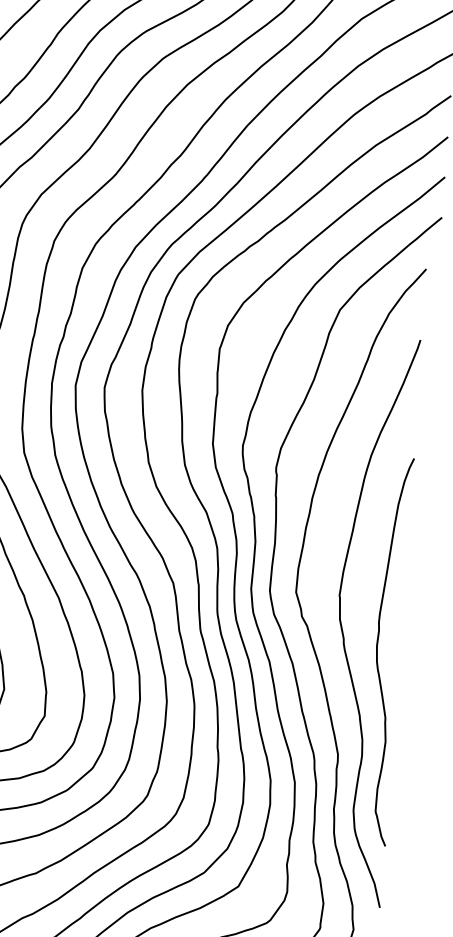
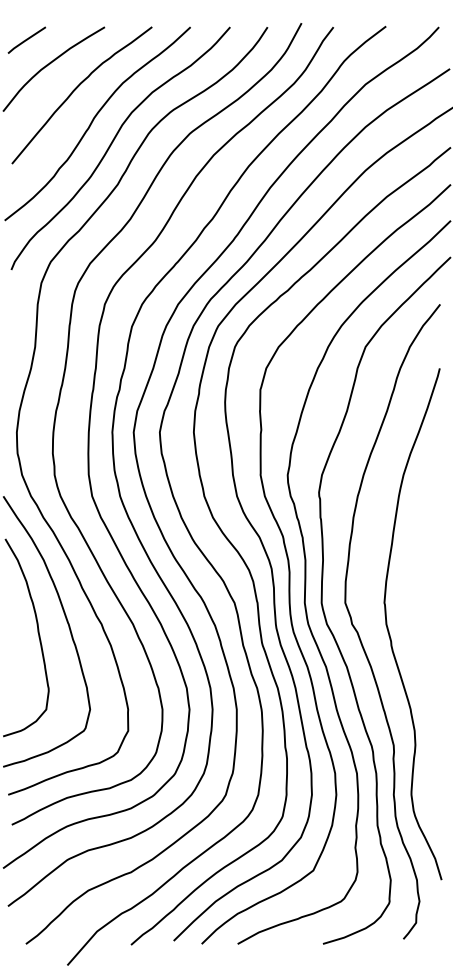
curve: (377, 650) -> (422, 649), removed

